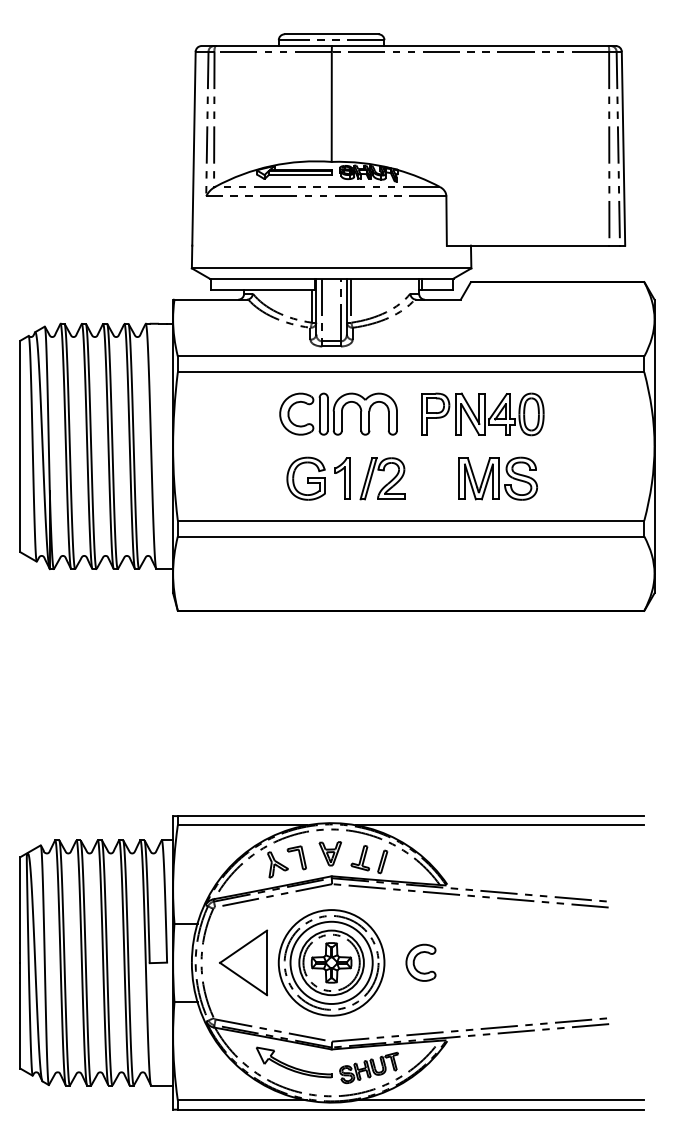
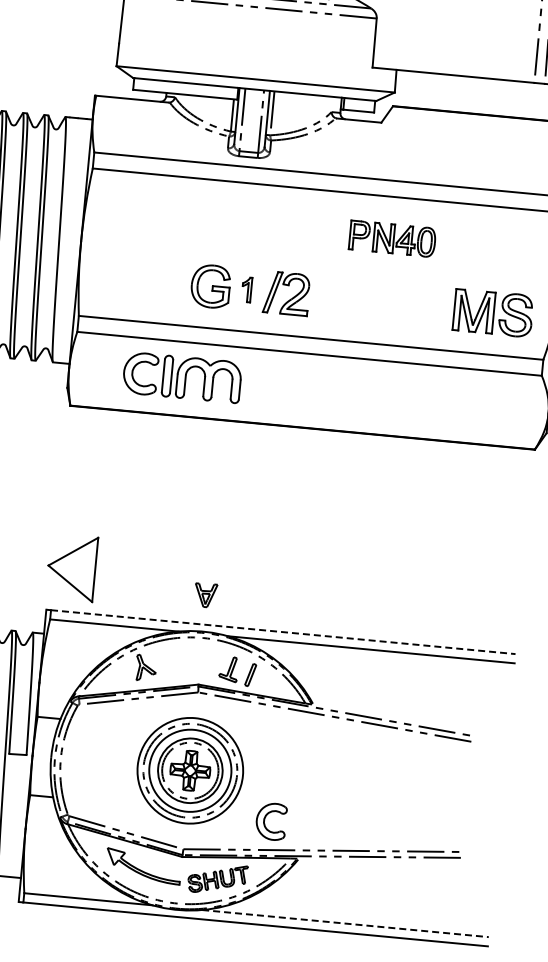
part: (338, 413) -> (182, 376), moved
part: (482, 414) -> (392, 239), size x0.7
part: (342, 478) -> (246, 289), size x0.6
part: (497, 478) -> (492, 312), moved
line: (411, 816) -> (283, 632), solid -> dashed
part: (329, 853) -> (204, 594), moved
part: (296, 857) -> (165, 662), removed
part: (243, 962) -> (71, 567), moved
part: (420, 962) -> (270, 821), moved
line: (500, 1100) -> (345, 923), solid -> dashed

